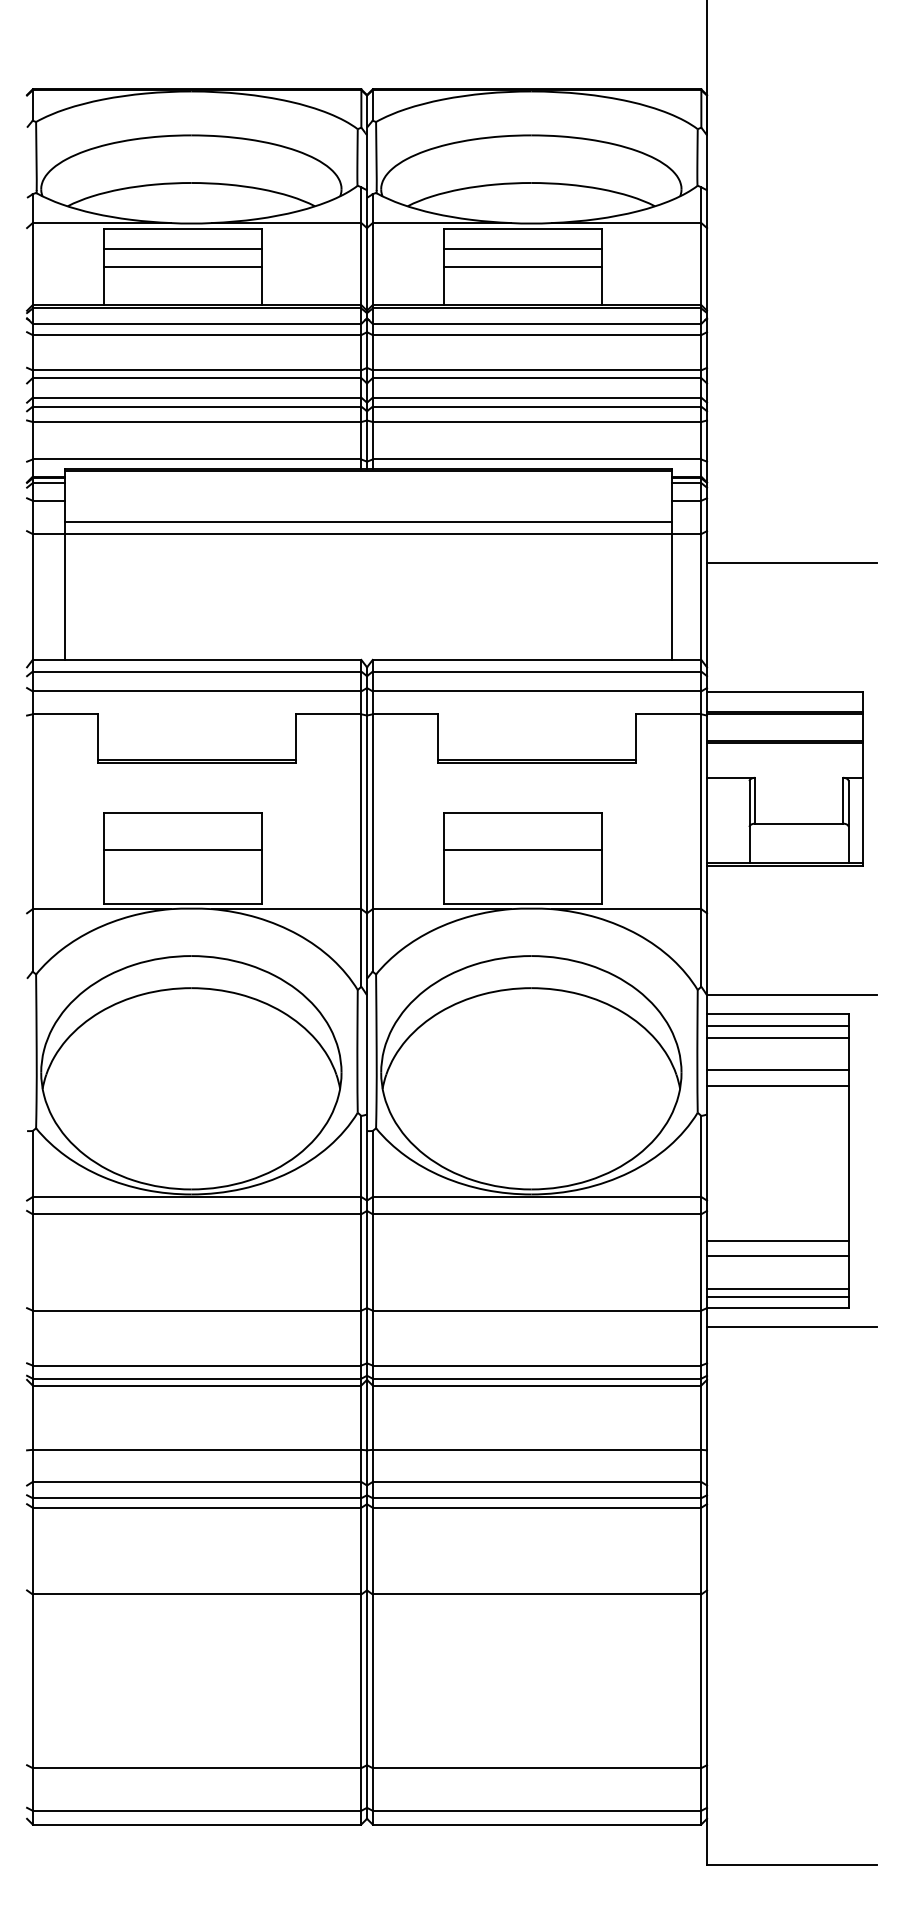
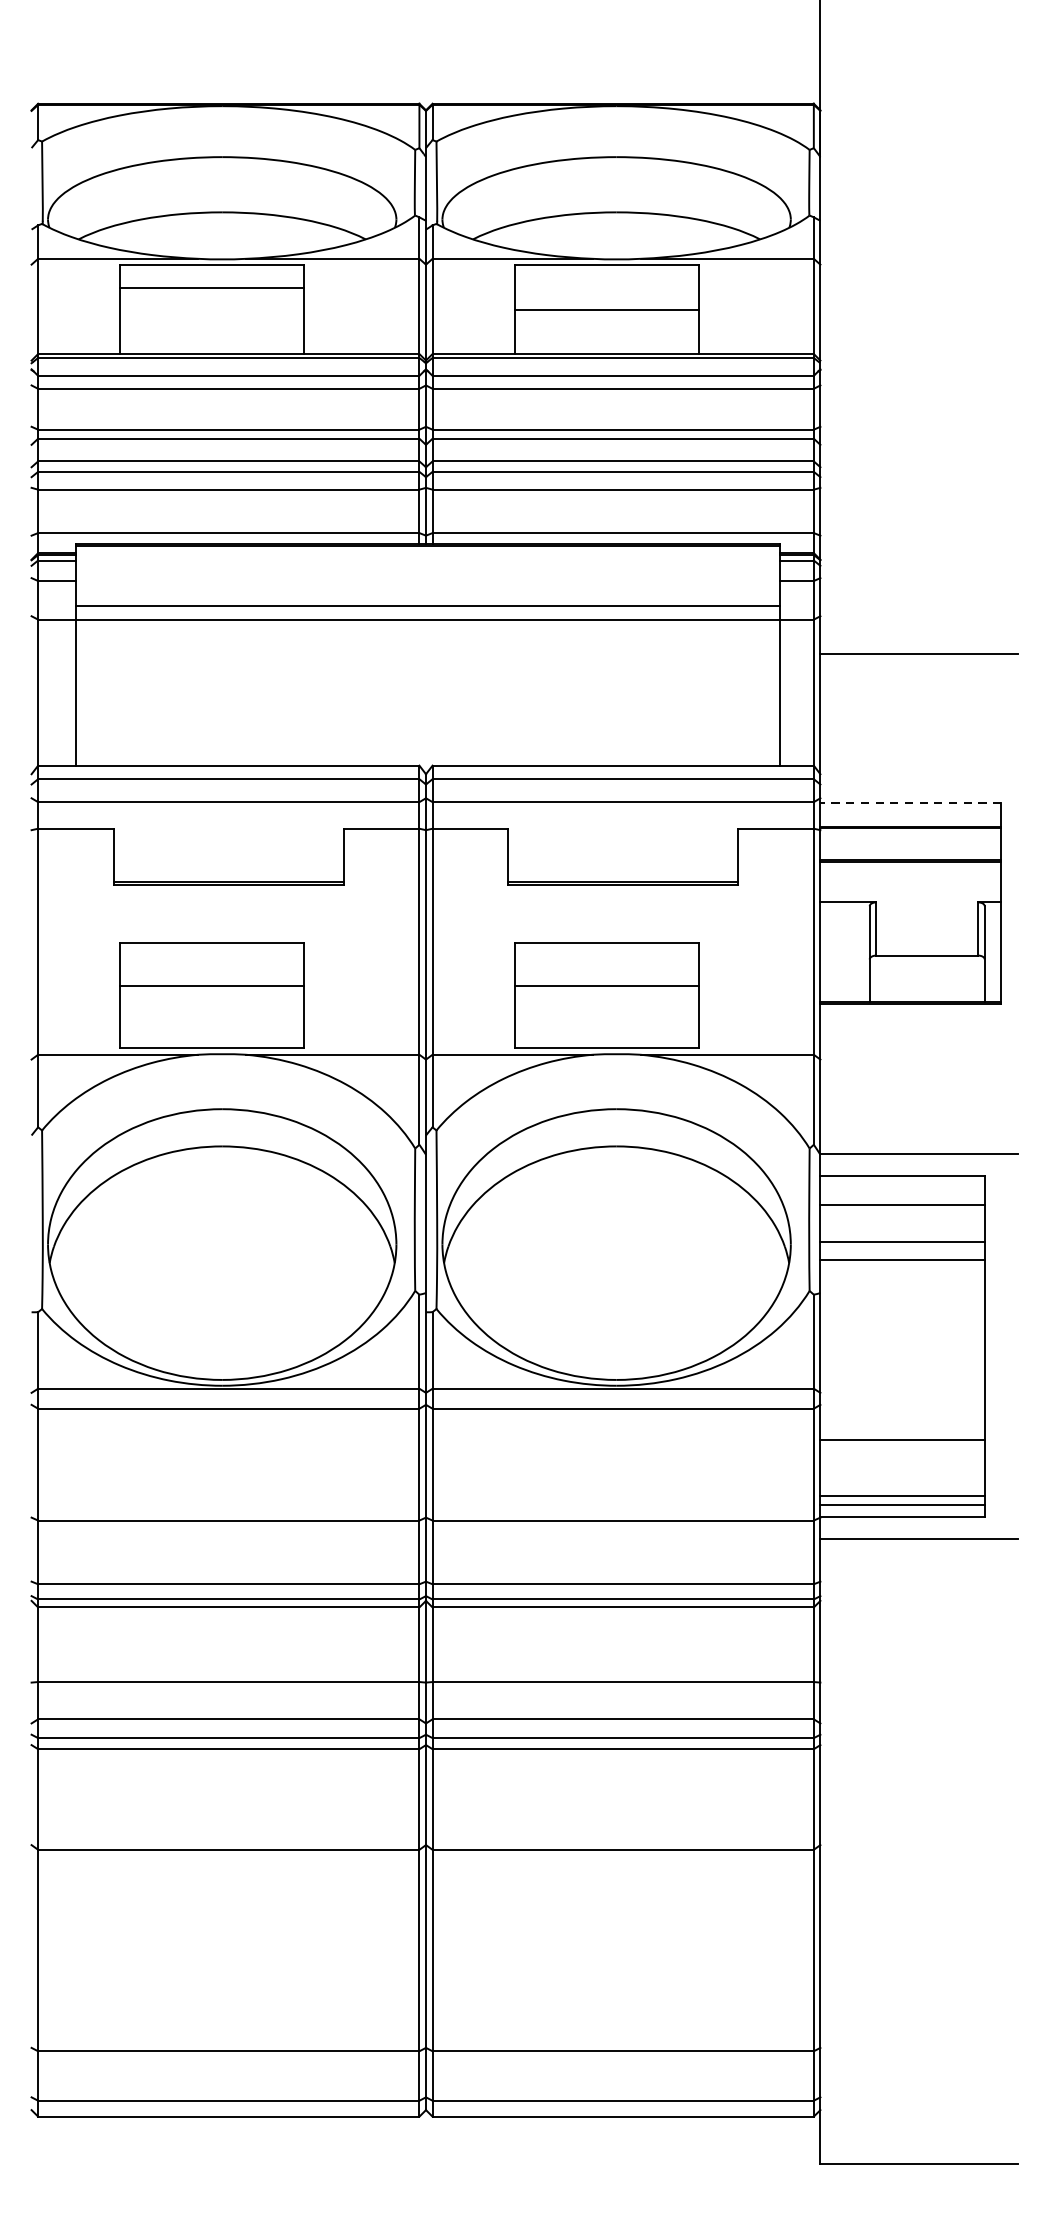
line: (522, 248) -> (606, 288), removed
line: (182, 267) -> (211, 310), removed
line: (784, 692) -> (910, 803), solid -> dashed
line: (777, 1025) -> (902, 1189), removed
line: (777, 1255) -> (902, 1456), removed

